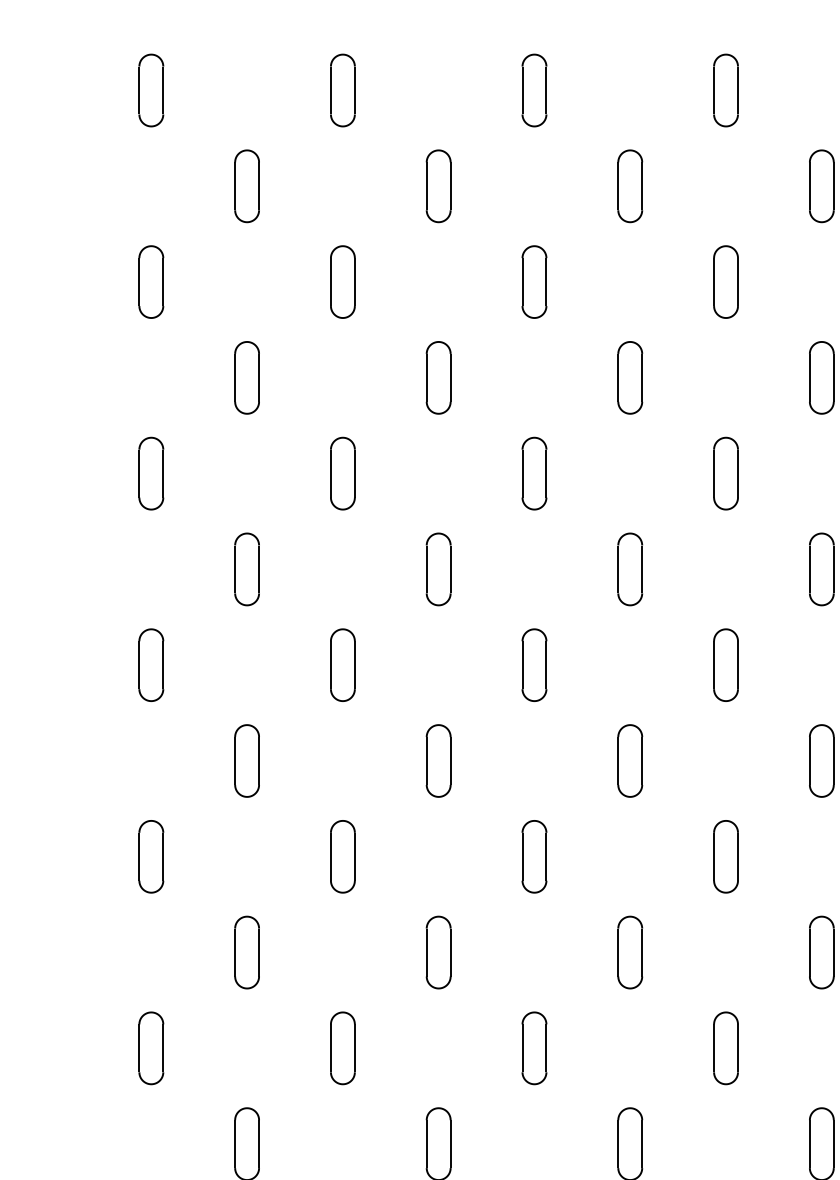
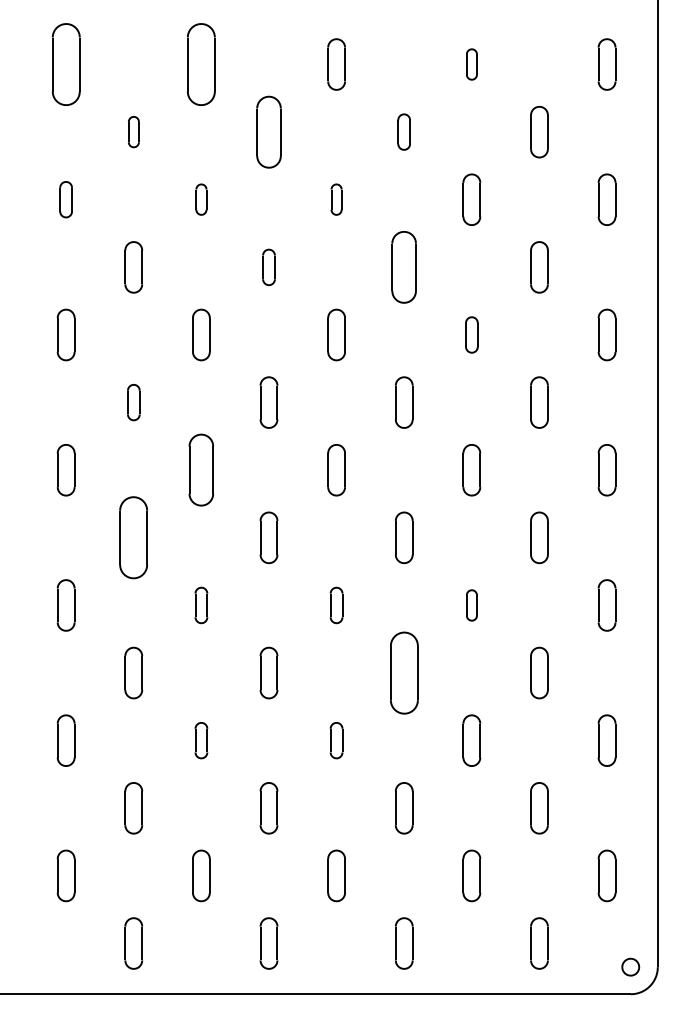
part: (150, 90) -> (65, 64), size x1.6
part: (343, 90) -> (201, 64), size x1.6
part: (725, 90) -> (471, 64), size x0.6
part: (246, 185) -> (133, 131), size x0.6
part: (437, 185) -> (268, 131), size x1.4
part: (629, 185) -> (403, 131), size x0.7
part: (150, 281) -> (65, 199), size x0.7
part: (343, 281) -> (201, 199), size x0.6
part: (534, 281) -> (336, 199), size x0.6
part: (437, 378) -> (268, 267), size x0.7
part: (630, 378) -> (404, 267), size x1.4
part: (725, 472) -> (471, 334), size x0.7
part: (246, 569) -> (133, 402), size x0.7
part: (343, 665) -> (201, 470), size x1.4
part: (246, 760) -> (133, 537), size x1.6
part: (343, 856) -> (201, 605), size x0.7
part: (534, 856) -> (336, 605), size x0.7
part: (725, 856) -> (471, 605), size x0.6
part: (629, 951) -> (403, 672), size x1.6
part: (343, 1048) -> (201, 740), size x0.7
part: (534, 1048) -> (336, 740), size x0.7

